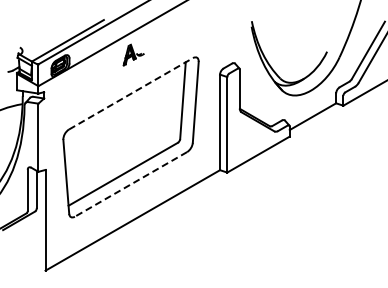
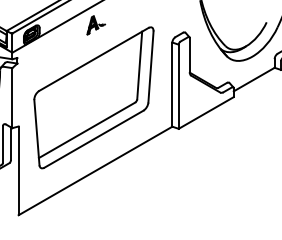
line: (131, 93) -> (94, 59), dashed -> solid
line: (131, 184) -> (94, 139), dashed -> solid

